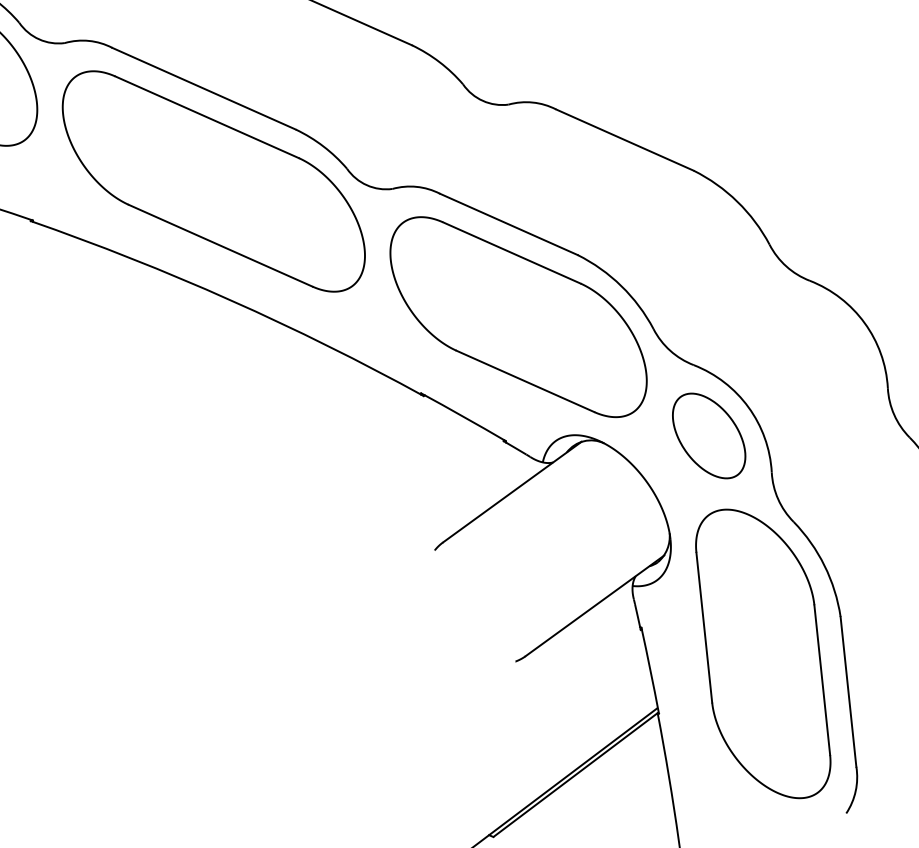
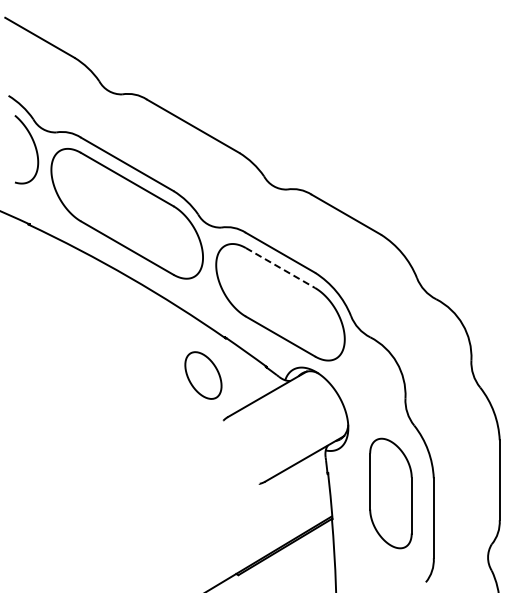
line: (511, 253) -> (280, 268), solid -> dashed
part: (709, 435) -> (203, 375), moved
part: (762, 653) -> (390, 493), size x0.7

